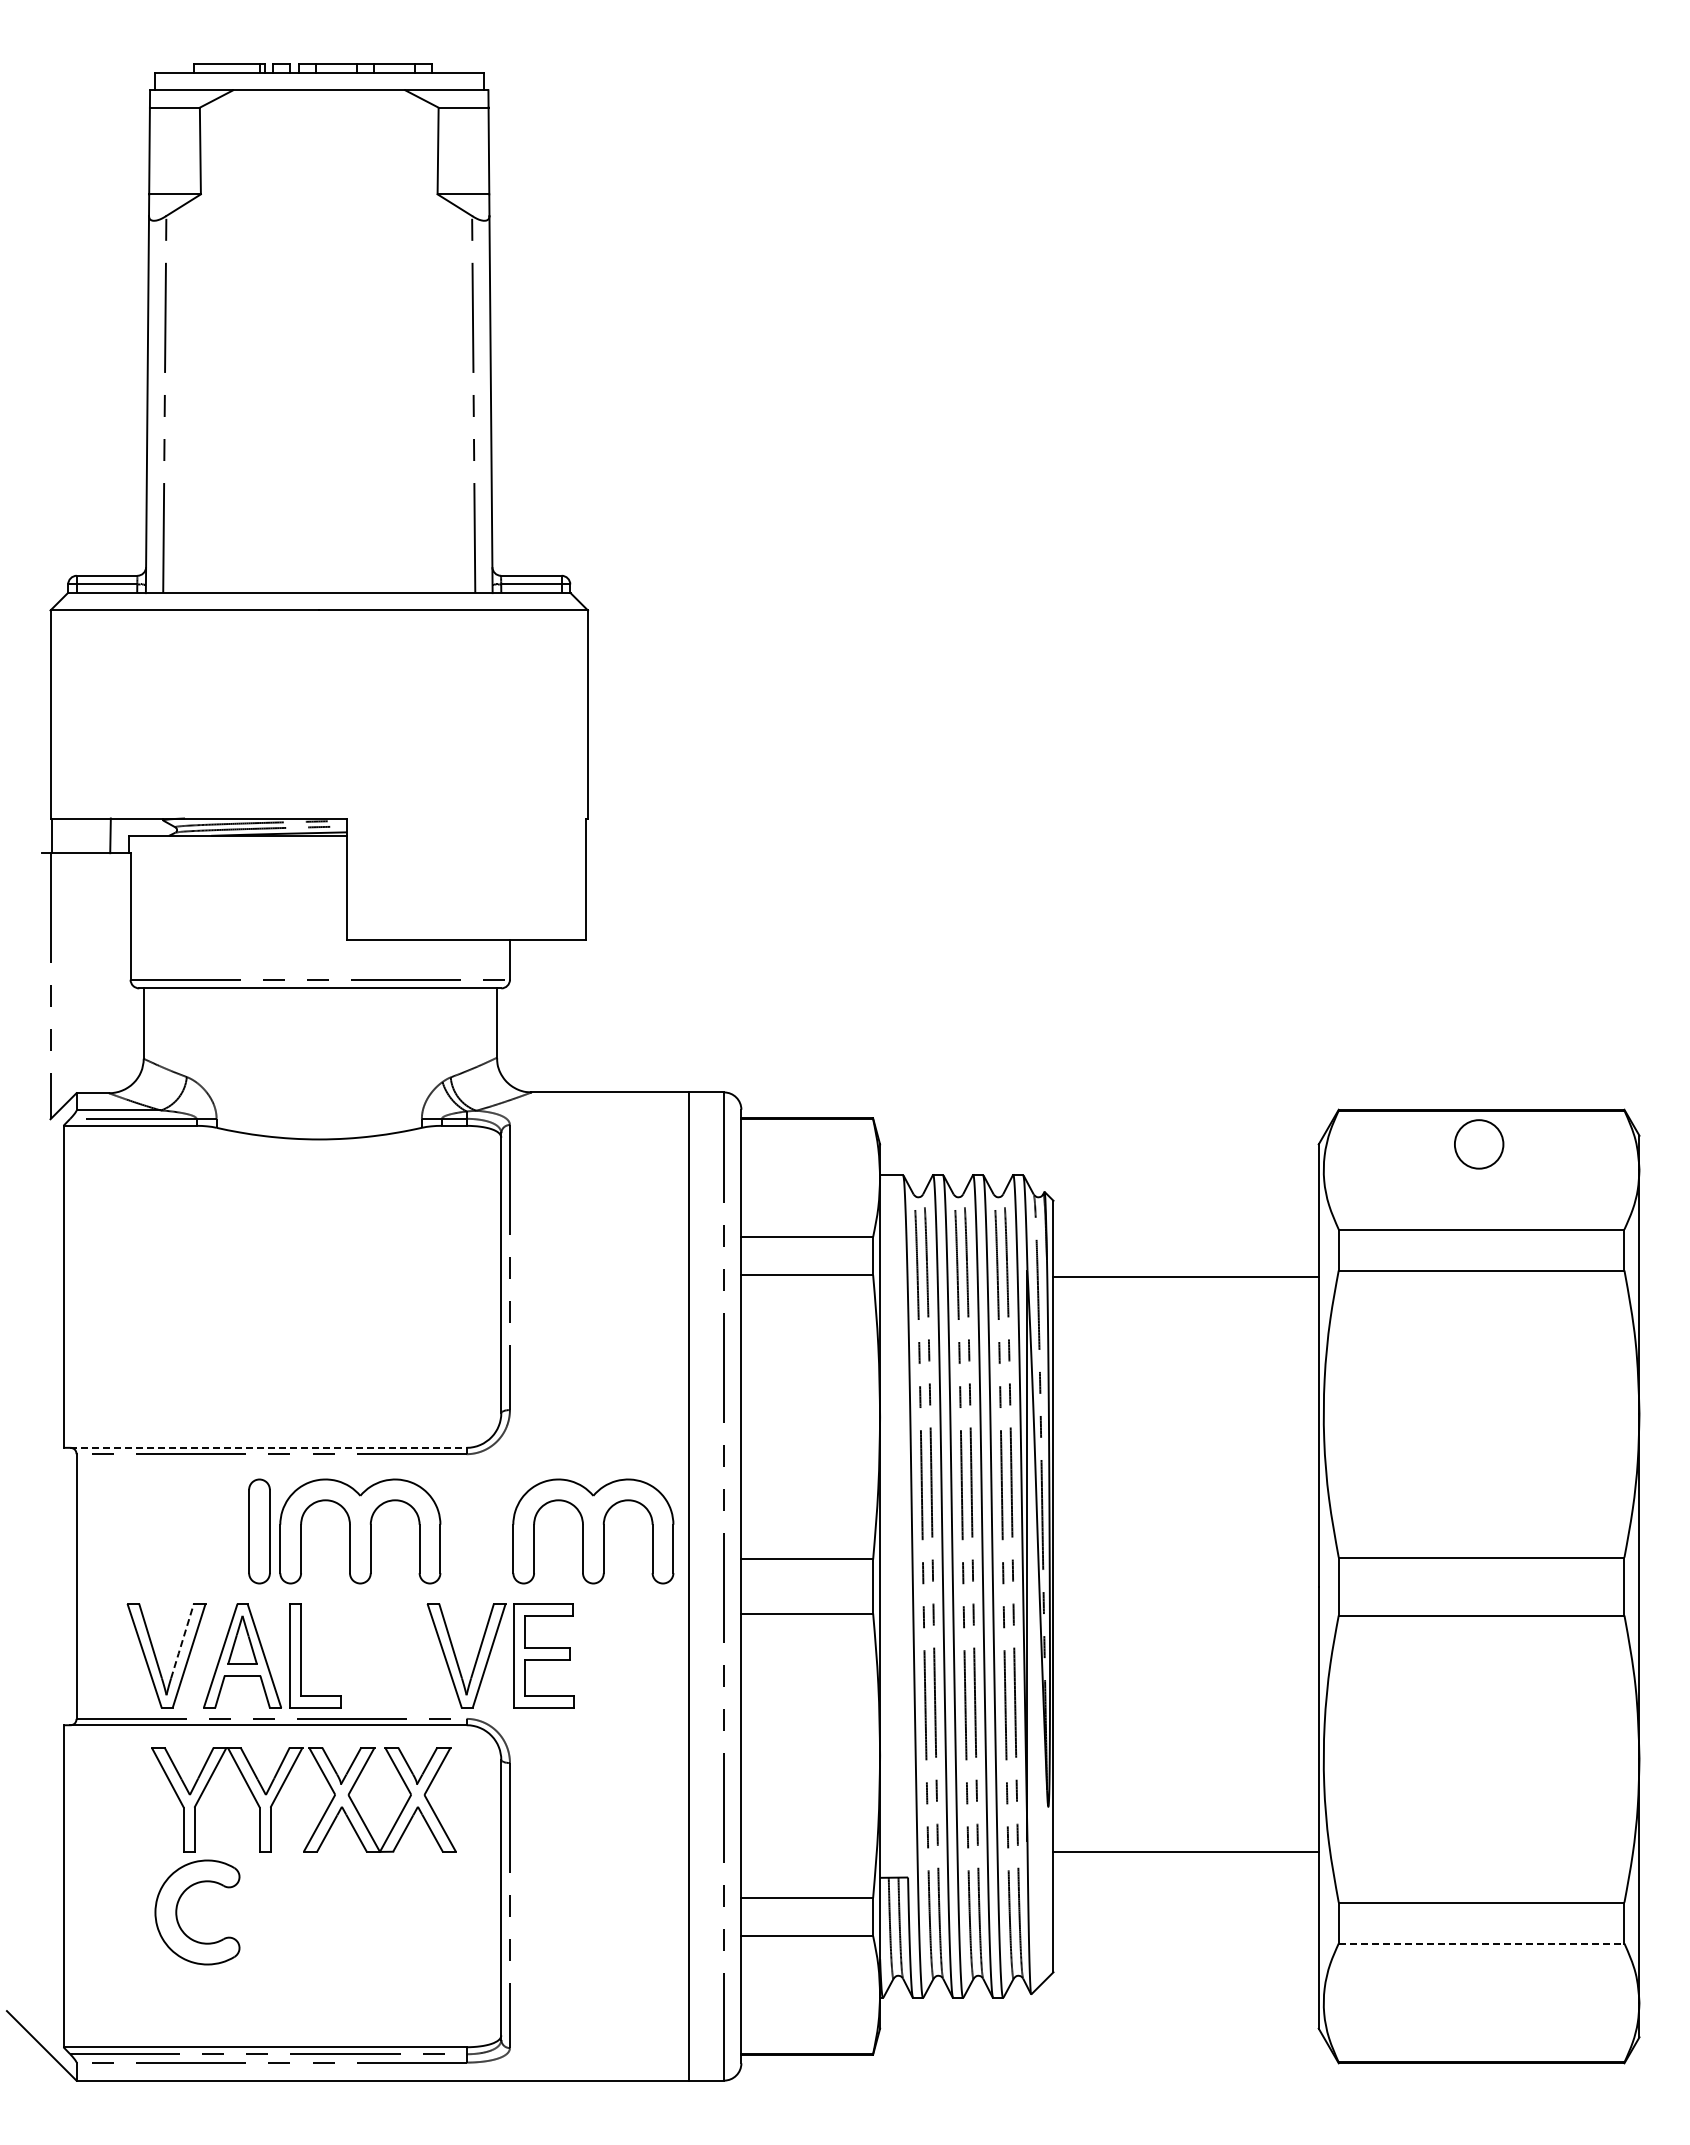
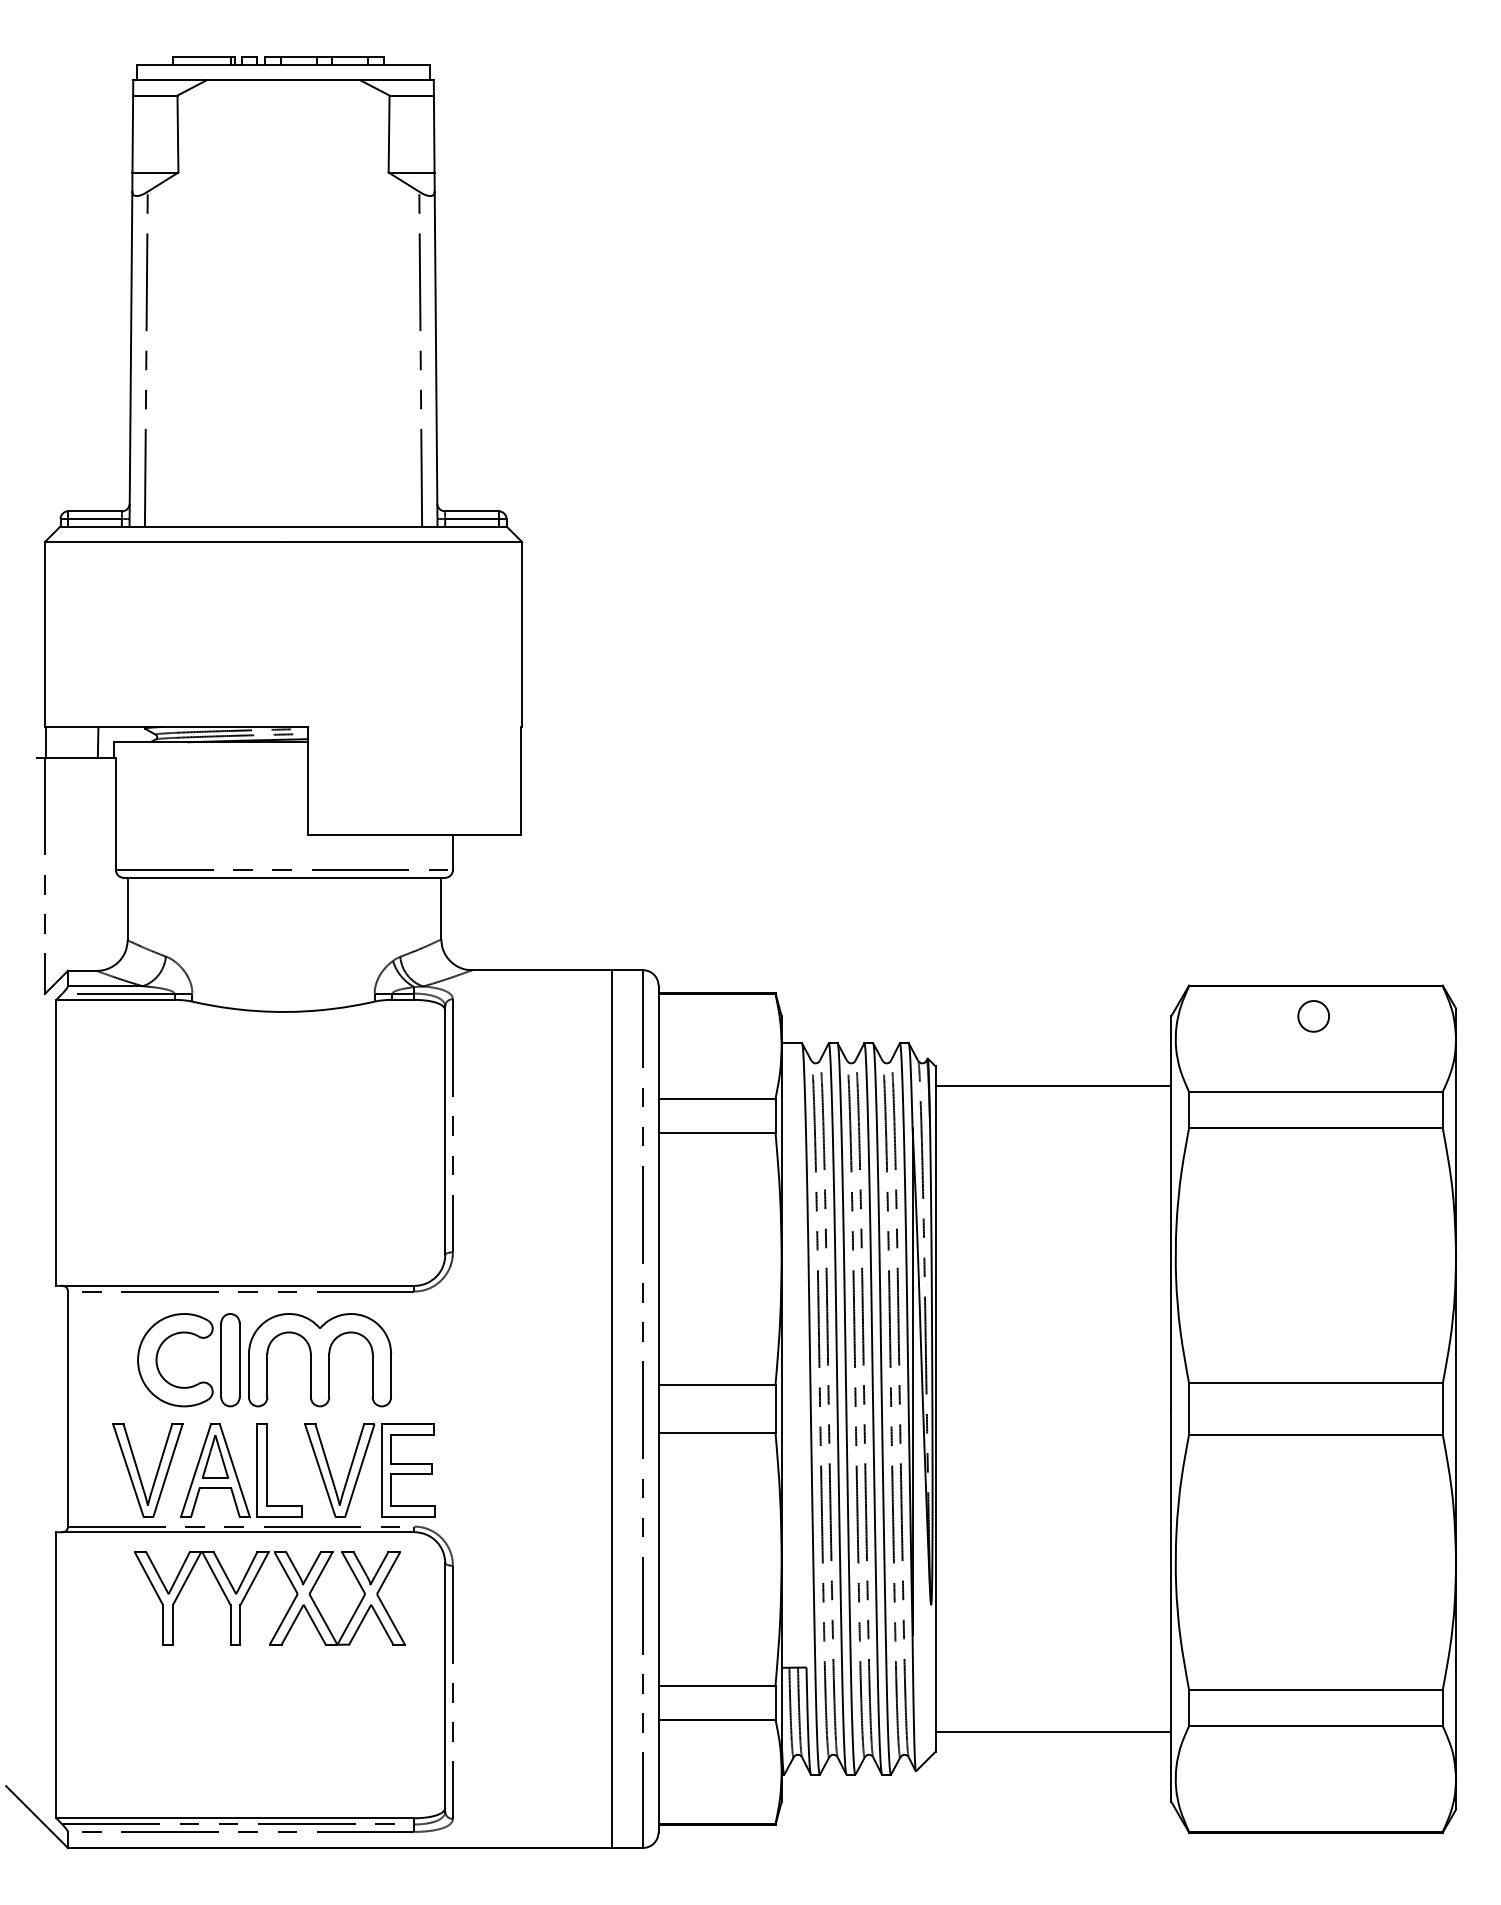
circle: (1478, 1144) -> (1313, 1016), size x0.71
line: (1185, 1277) -> (1052, 1085), moved
line: (268, 1447) -> (238, 1285), dashed -> solid
part: (593, 1531) -> (527, 1360), removed
line: (182, 1640) -> (162, 1456), dashed -> solid
part: (491, 1652) -> (361, 1467), moved
line: (1185, 1851) -> (1052, 1732), moved
part: (177, 1912) -> (157, 1360), moved
line: (1481, 1943) -> (1315, 1726), dashed -> solid

